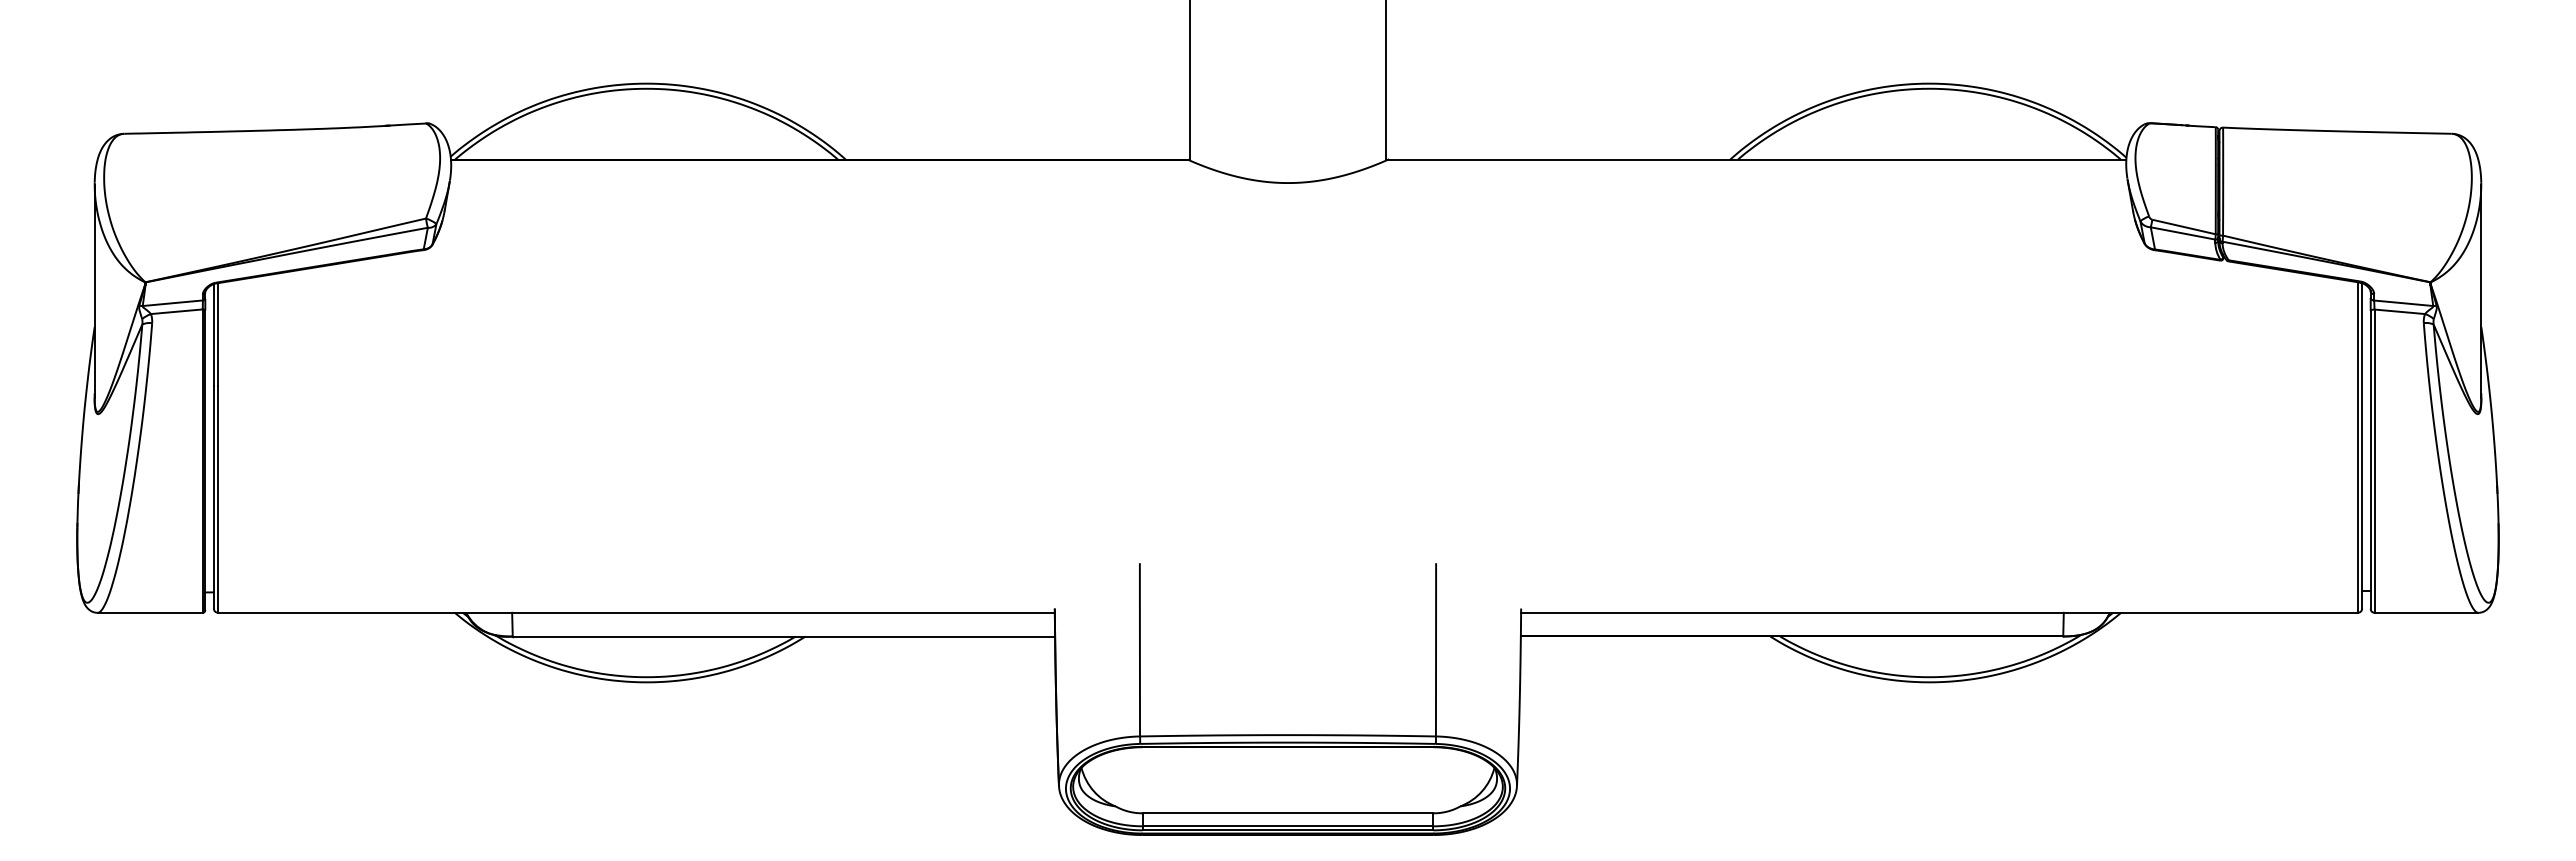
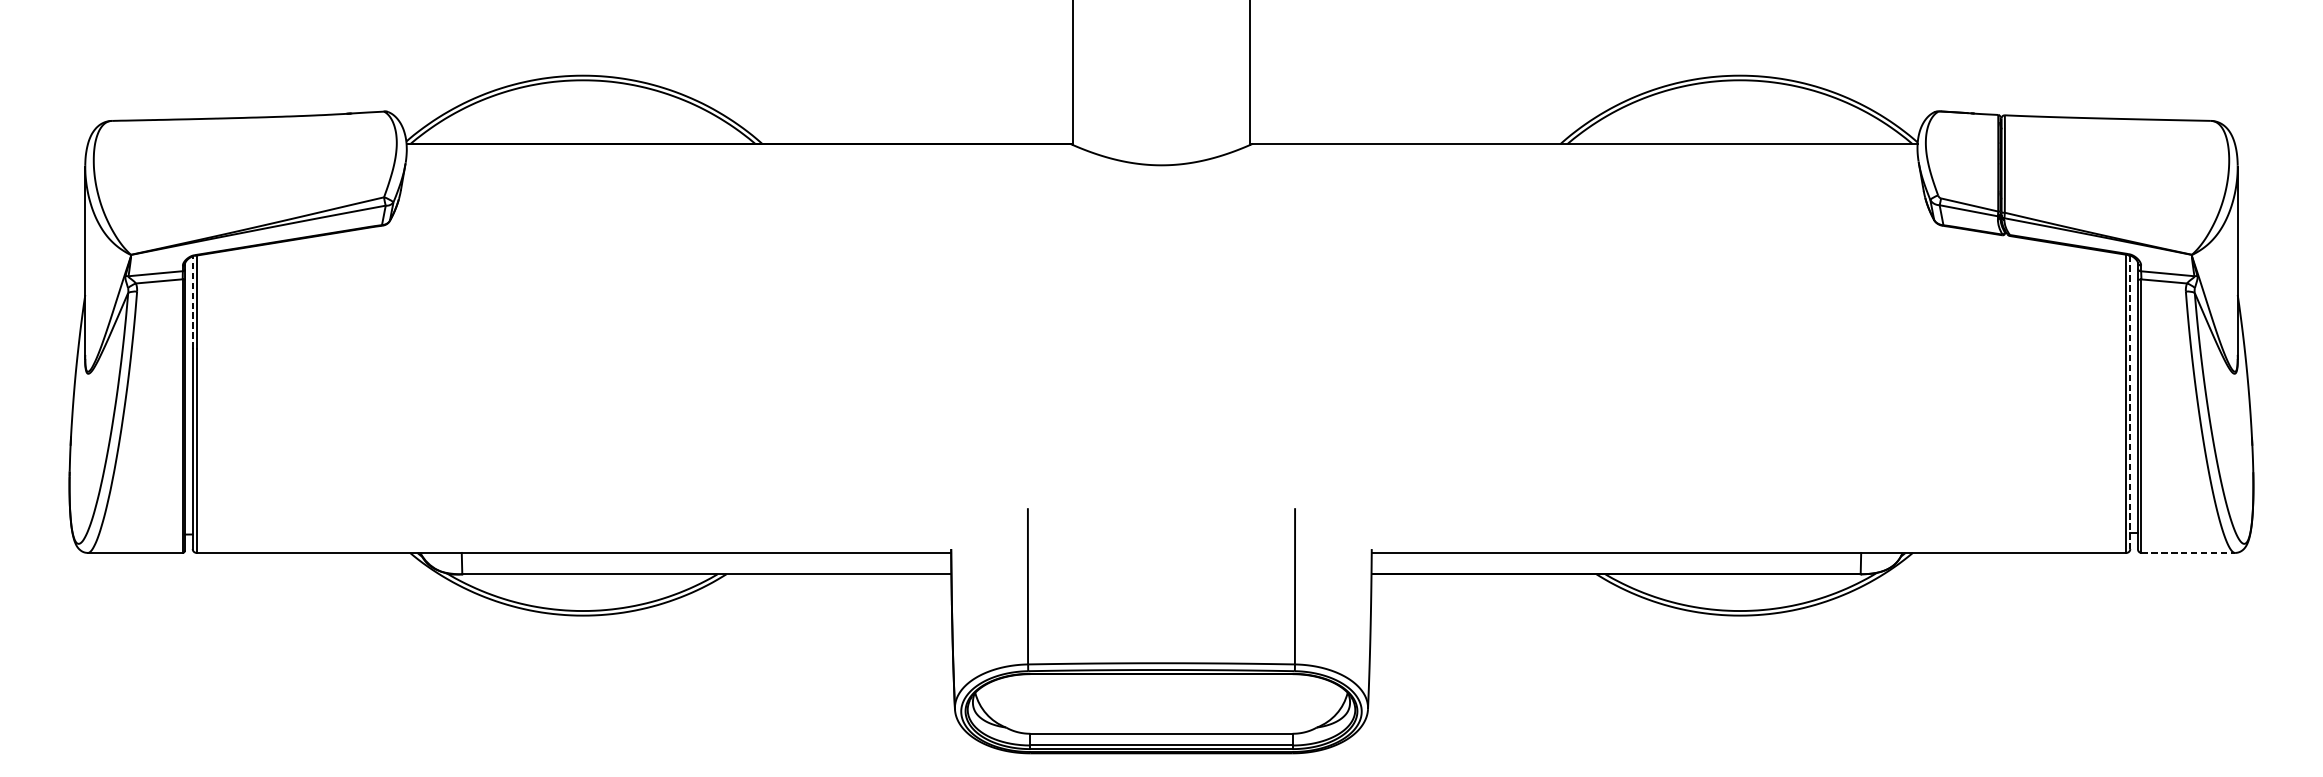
line: (213, 334) -> (192, 301), solid -> dashed
line: (2362, 445) -> (2130, 402), solid -> dashed
line: (2426, 612) -> (2188, 552), solid -> dashed

